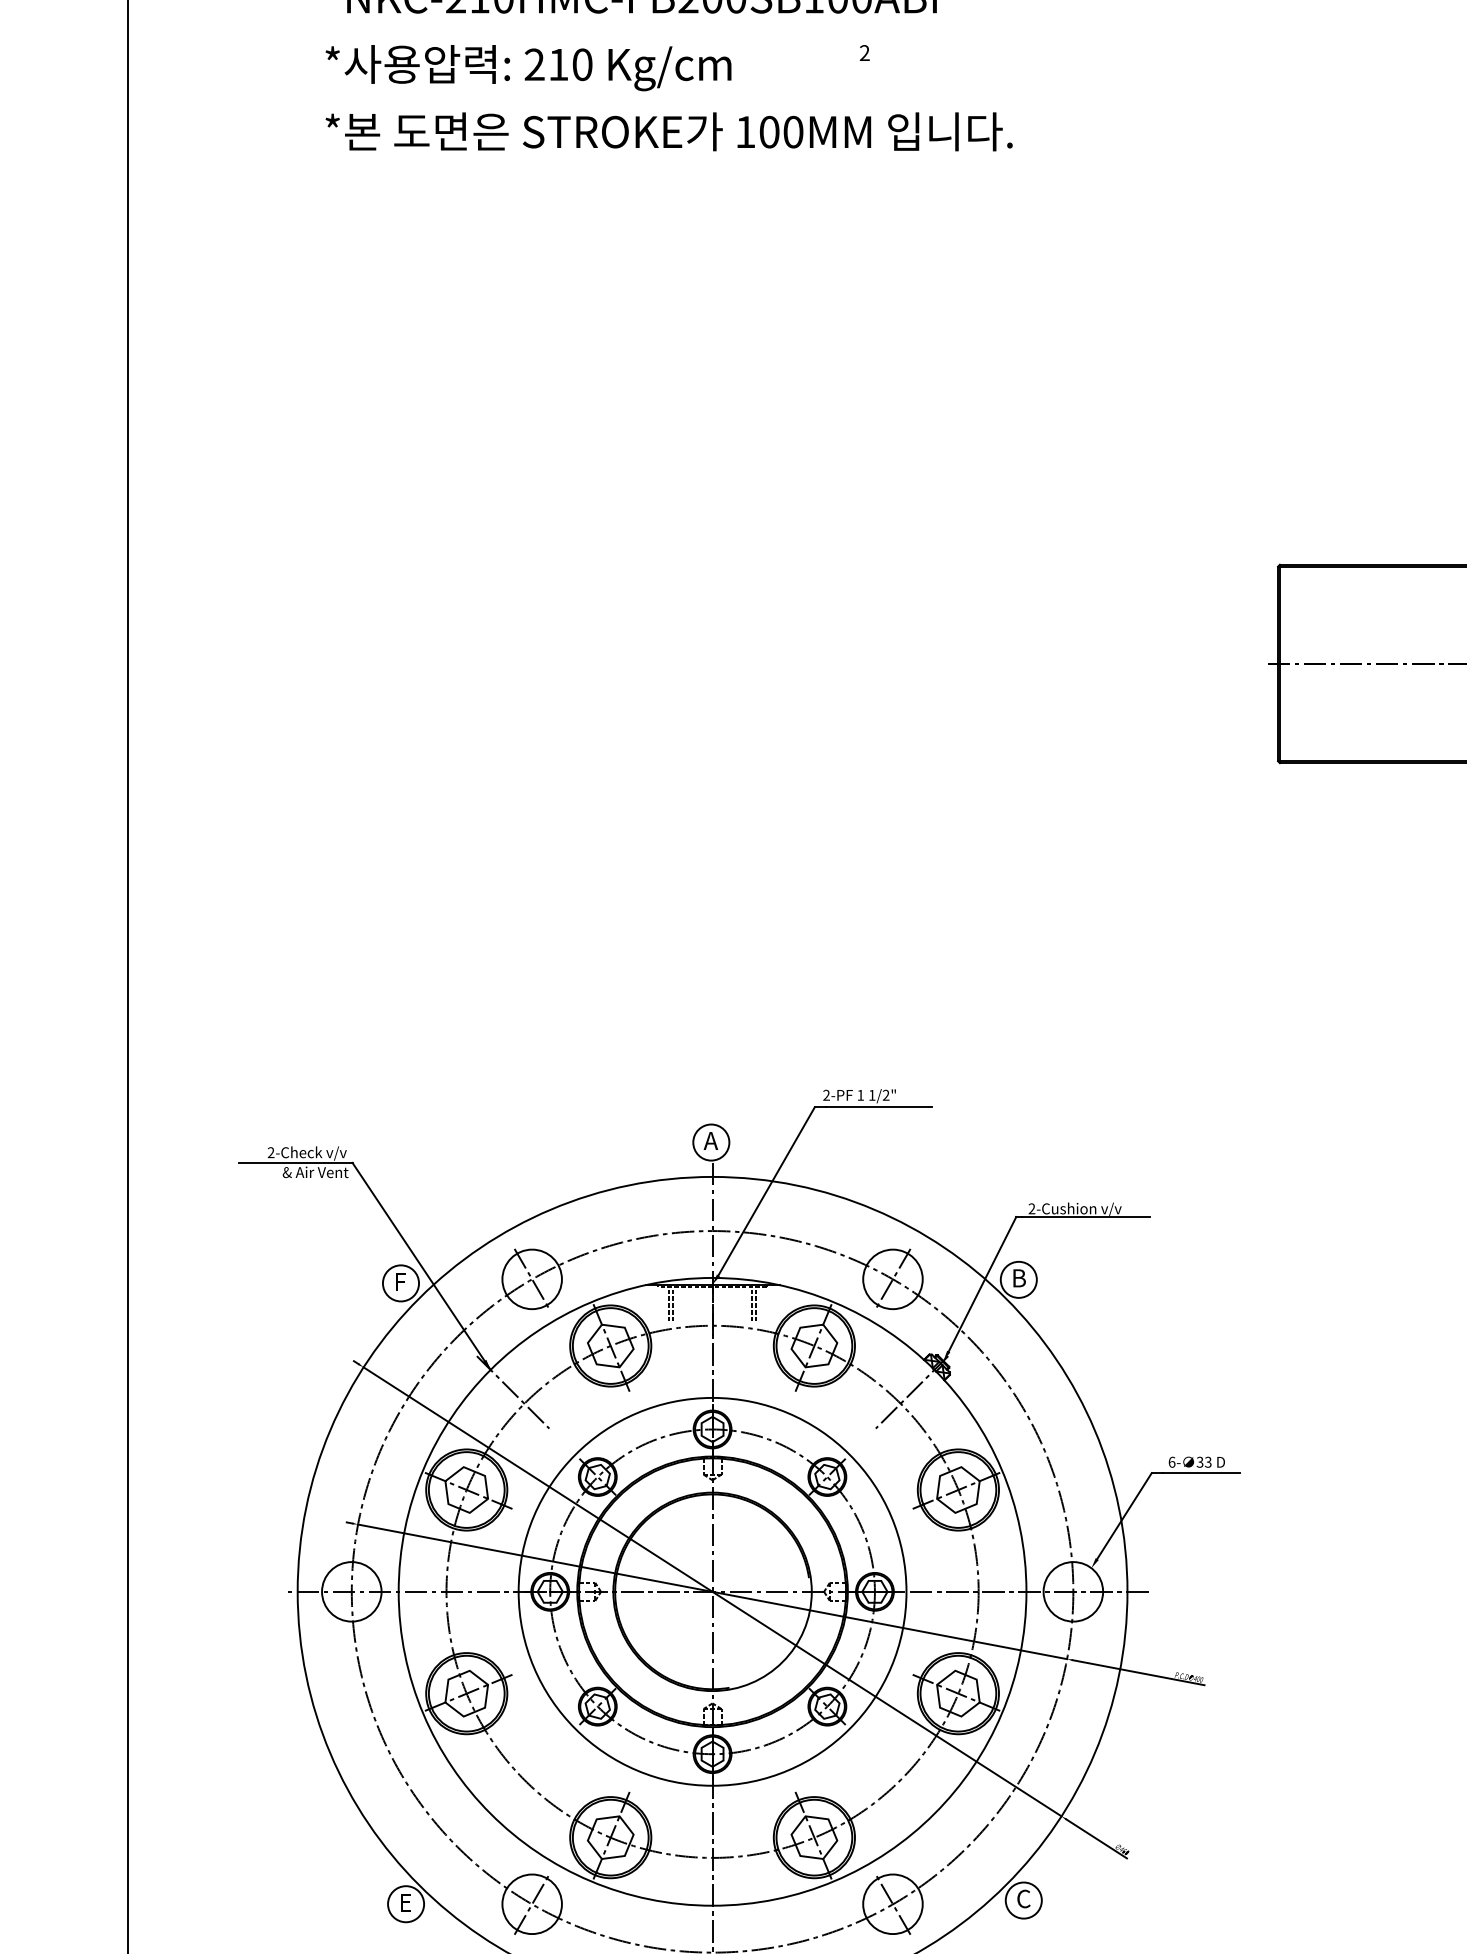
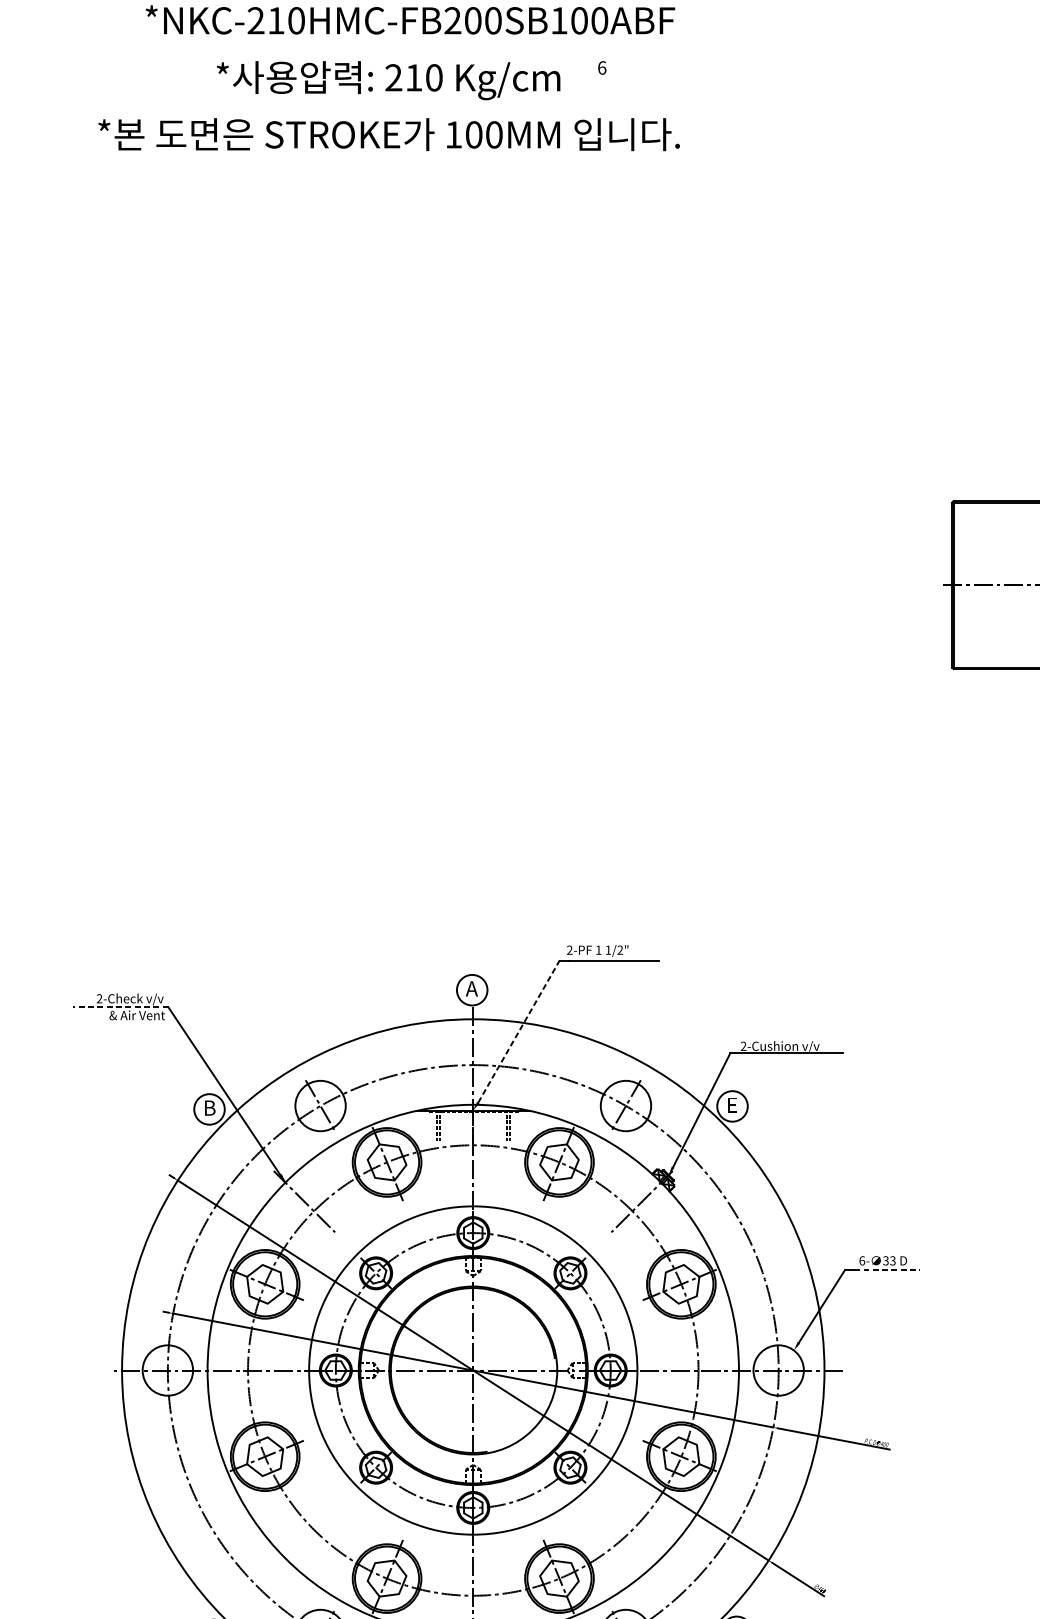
text: (864, 53) -> (601, 68), 2 -> 6
text: (528, 68) -> (388, 81), moved
text: (668, 131) -> (388, 134), moved
line: (296, 1162) -> (121, 1007), solid -> dashed
line: (766, 1191) -> (518, 1031), solid -> dashed
text: (1019, 1278) -> (733, 1105), B -> E
text: (401, 1281) -> (209, 1107), F -> B
line: (1201, 1473) -> (887, 1270), solid -> dashed

